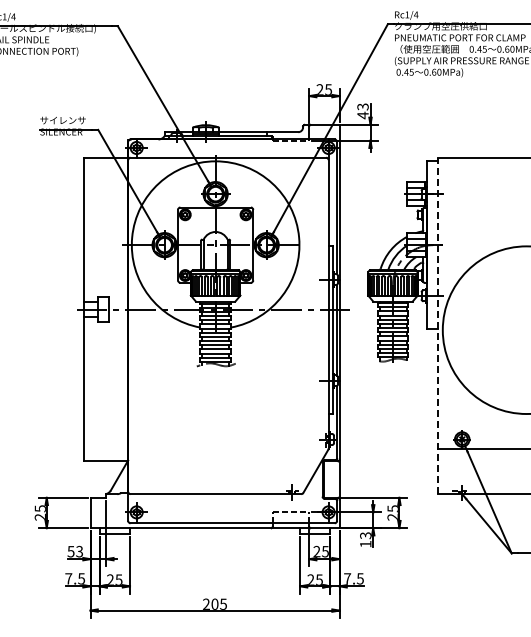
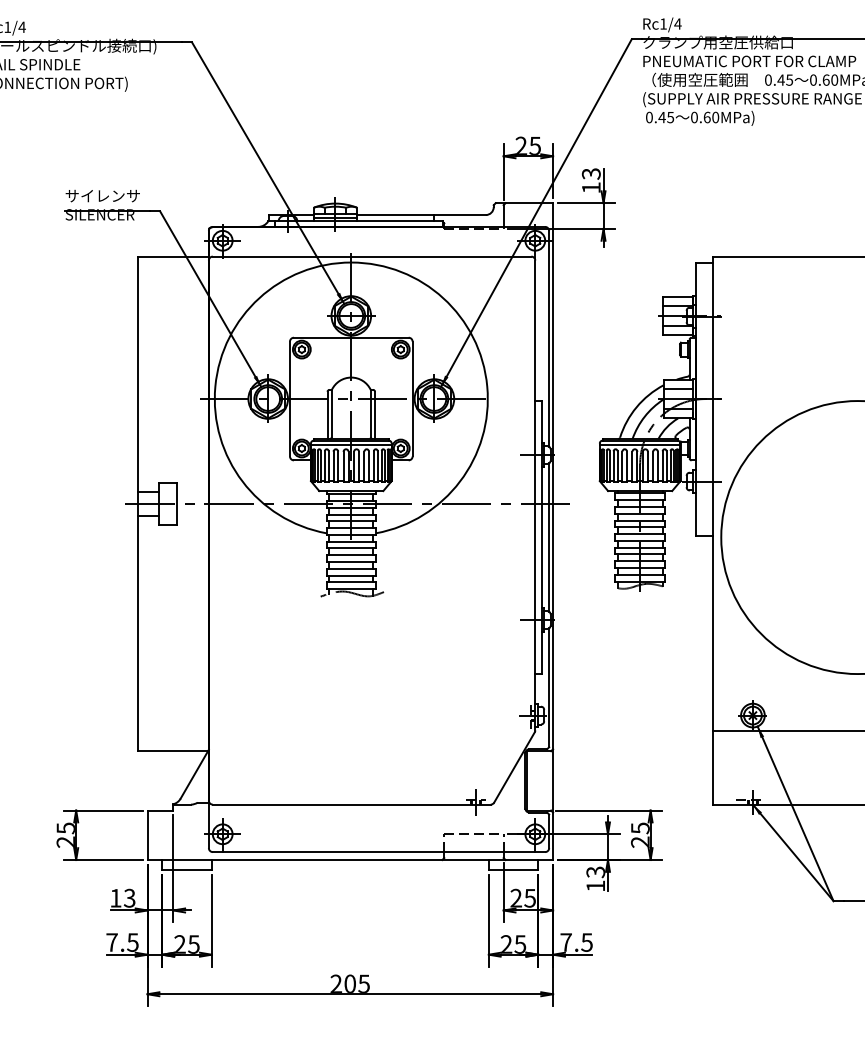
text: (362, 115) -> (590, 187), 43 -> 13
line: (437, 325) -> (712, 529), dashed -> solid
text: (70, 551) -> (114, 897), 53 -> 13

